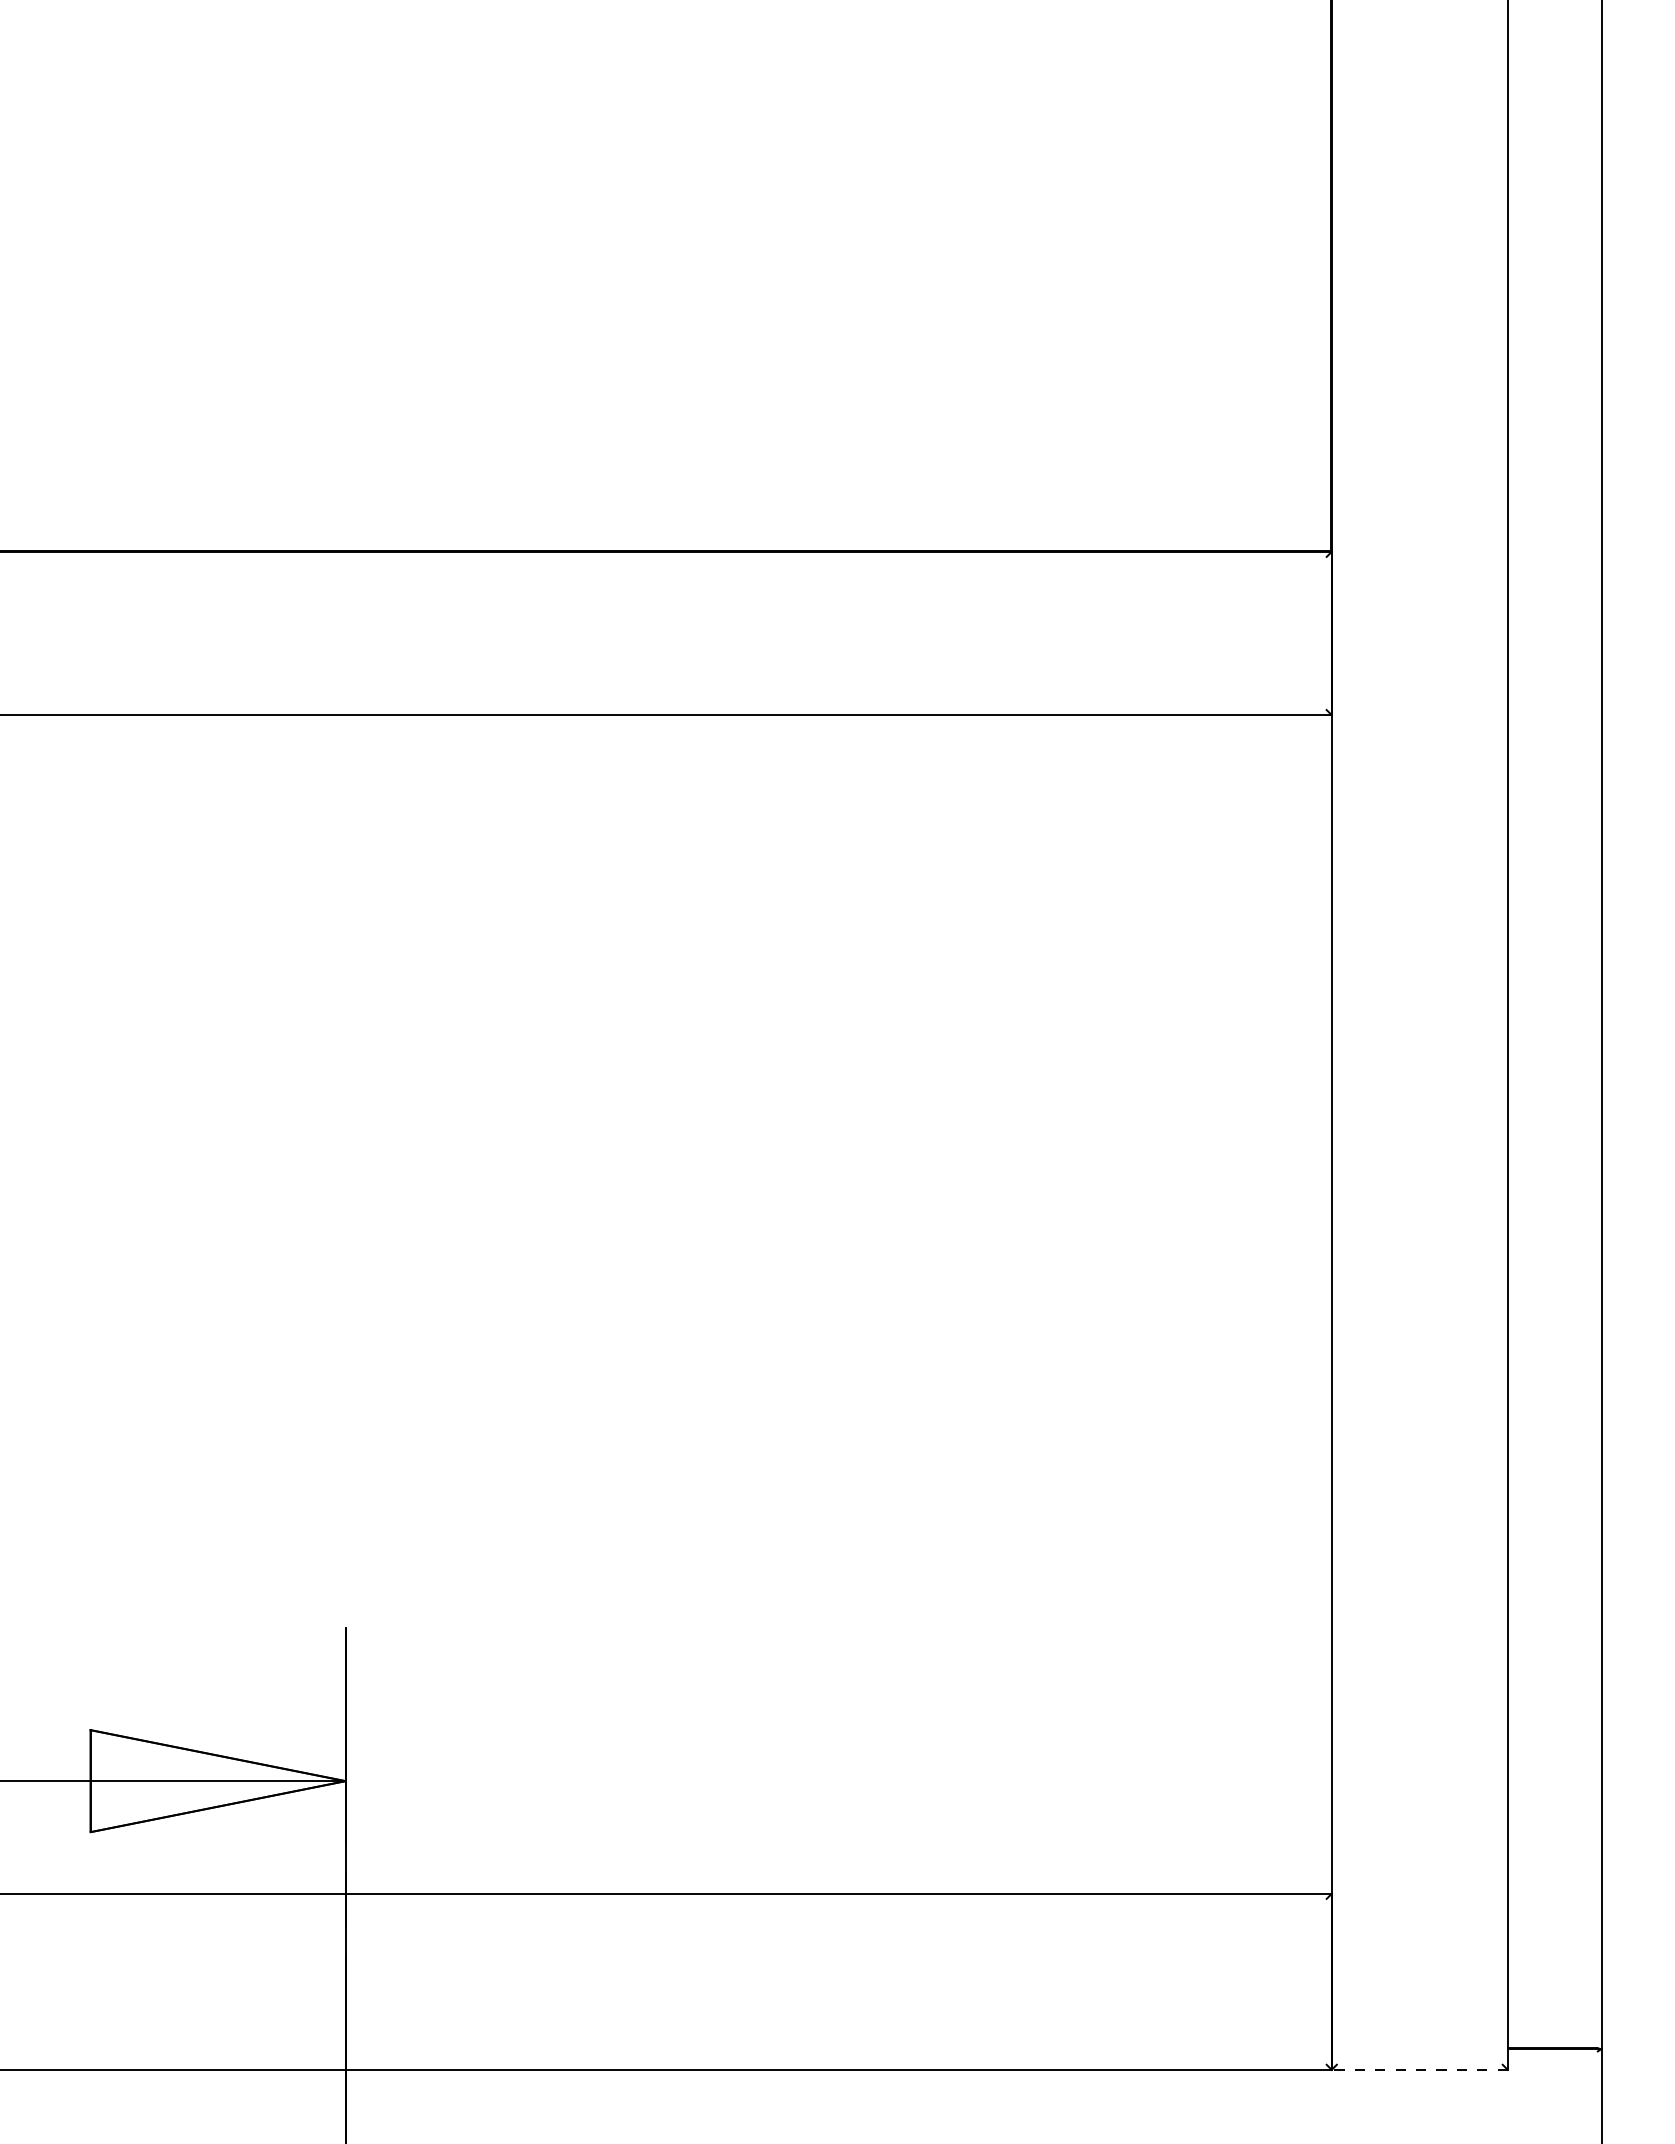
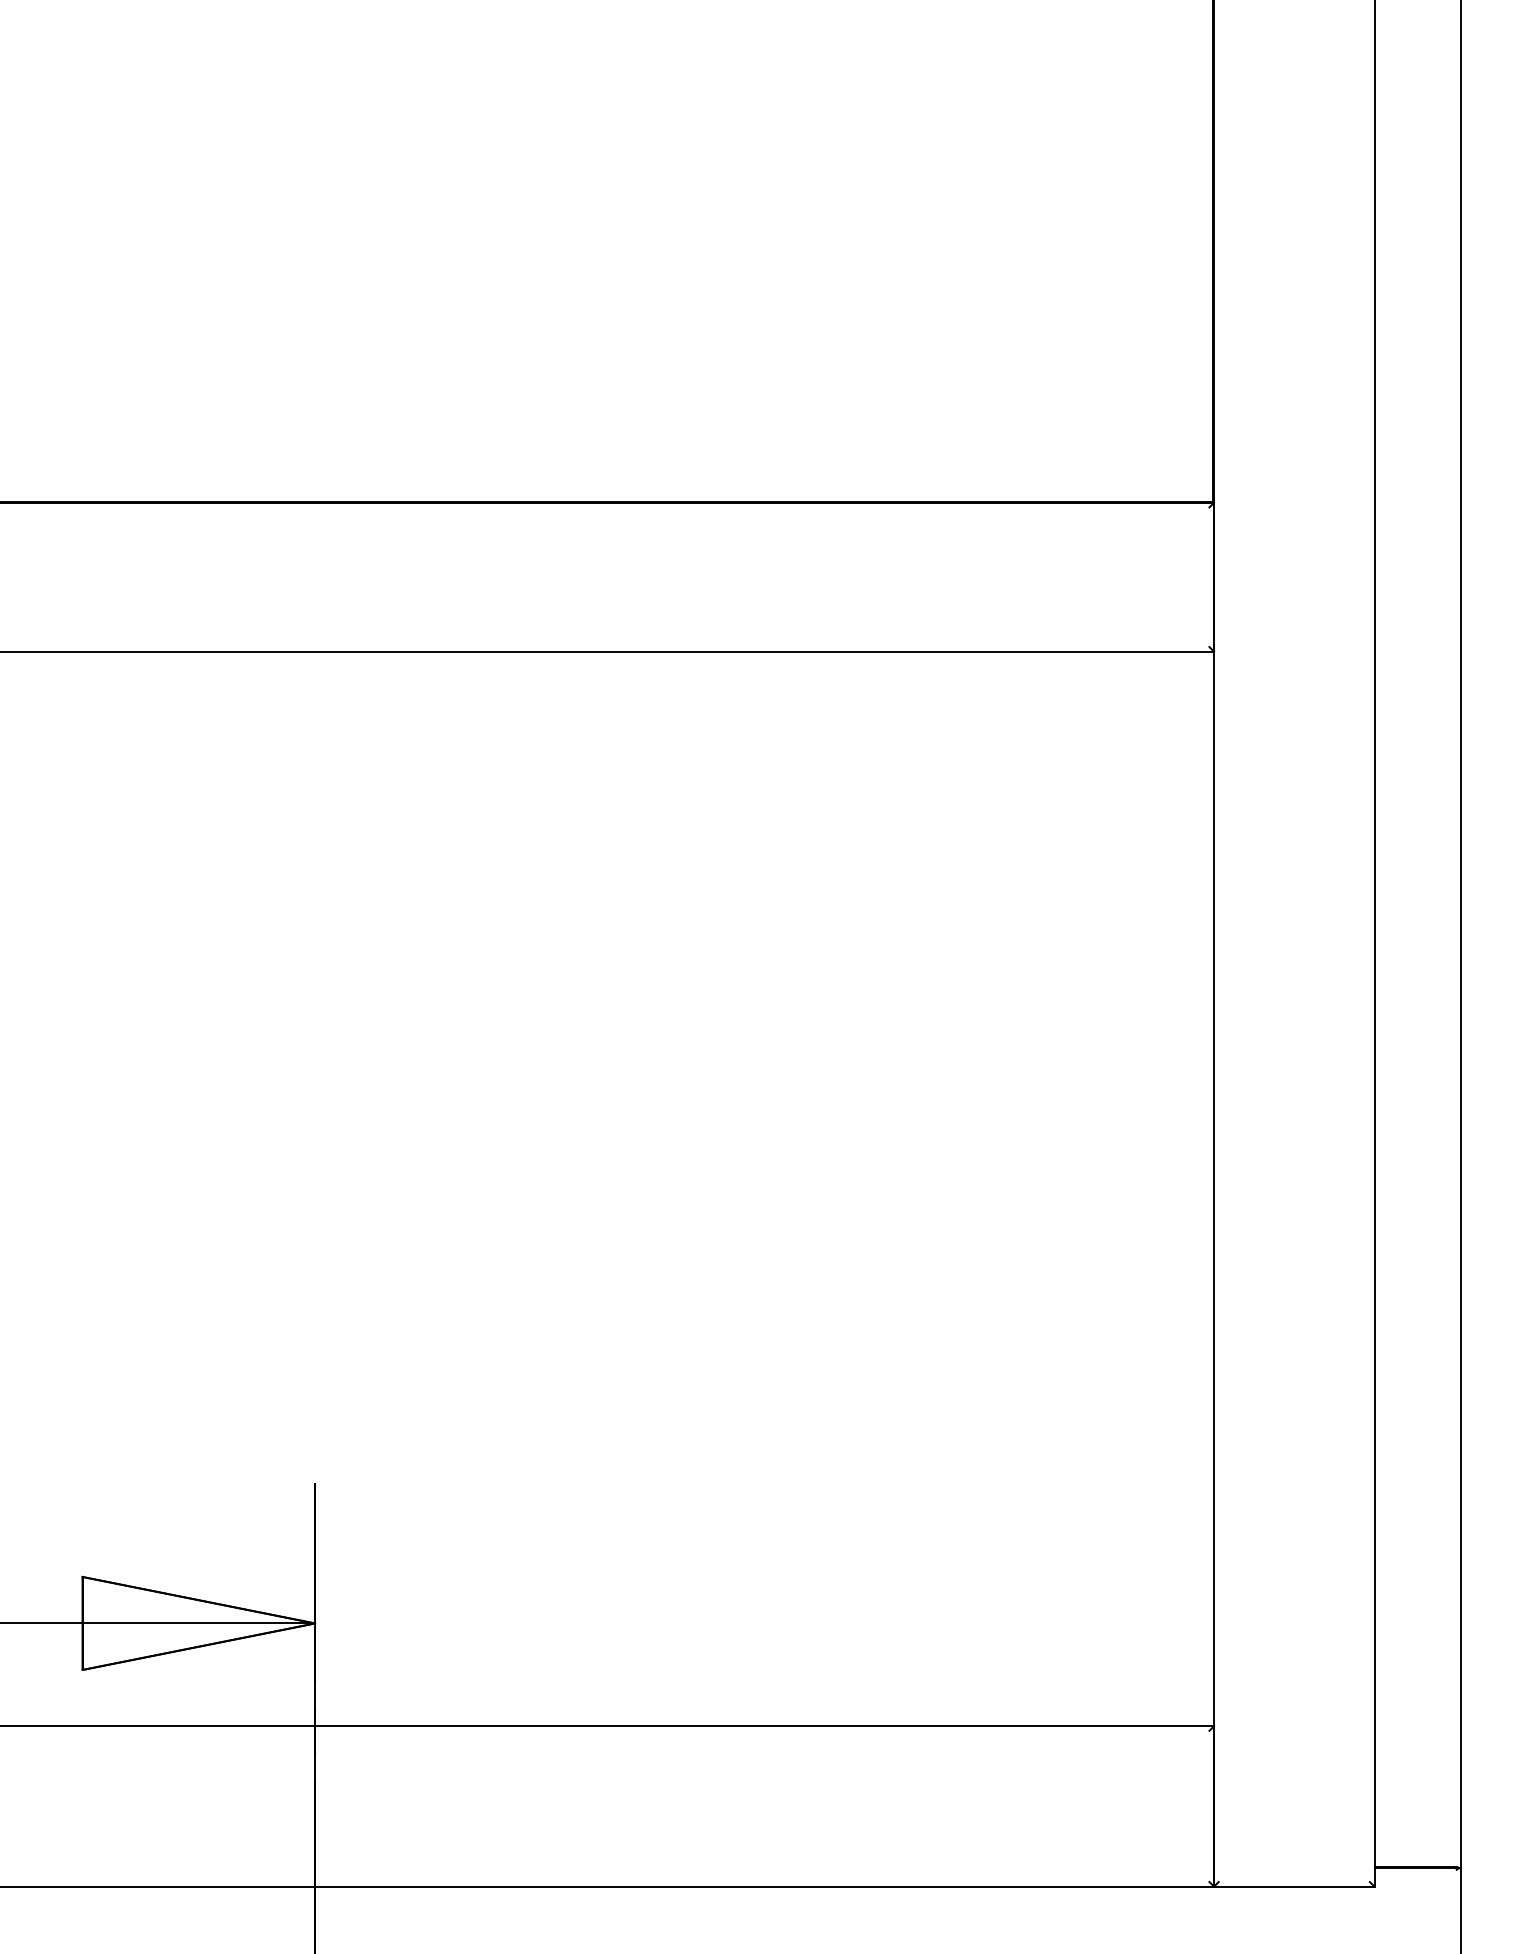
line: (1419, 2069) -> (1294, 1886), dashed -> solid

